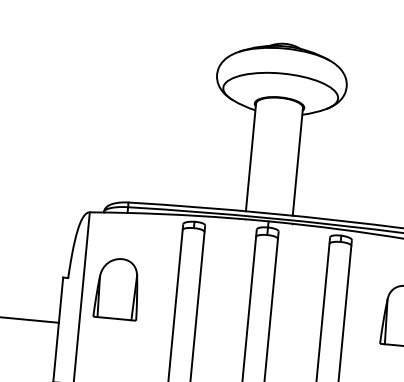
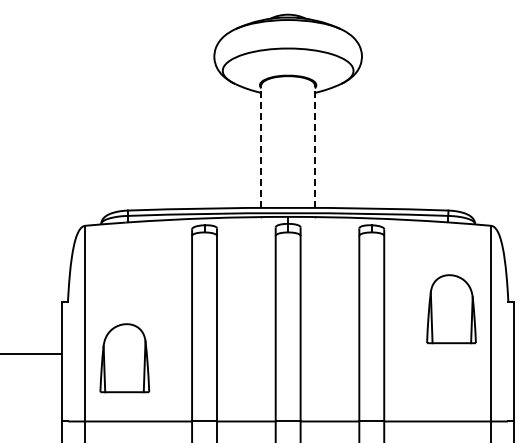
line: (251, 157) -> (261, 146), solid -> dashed
line: (297, 161) -> (314, 146), solid -> dashed
part: (117, 289) -> (124, 358), moved

